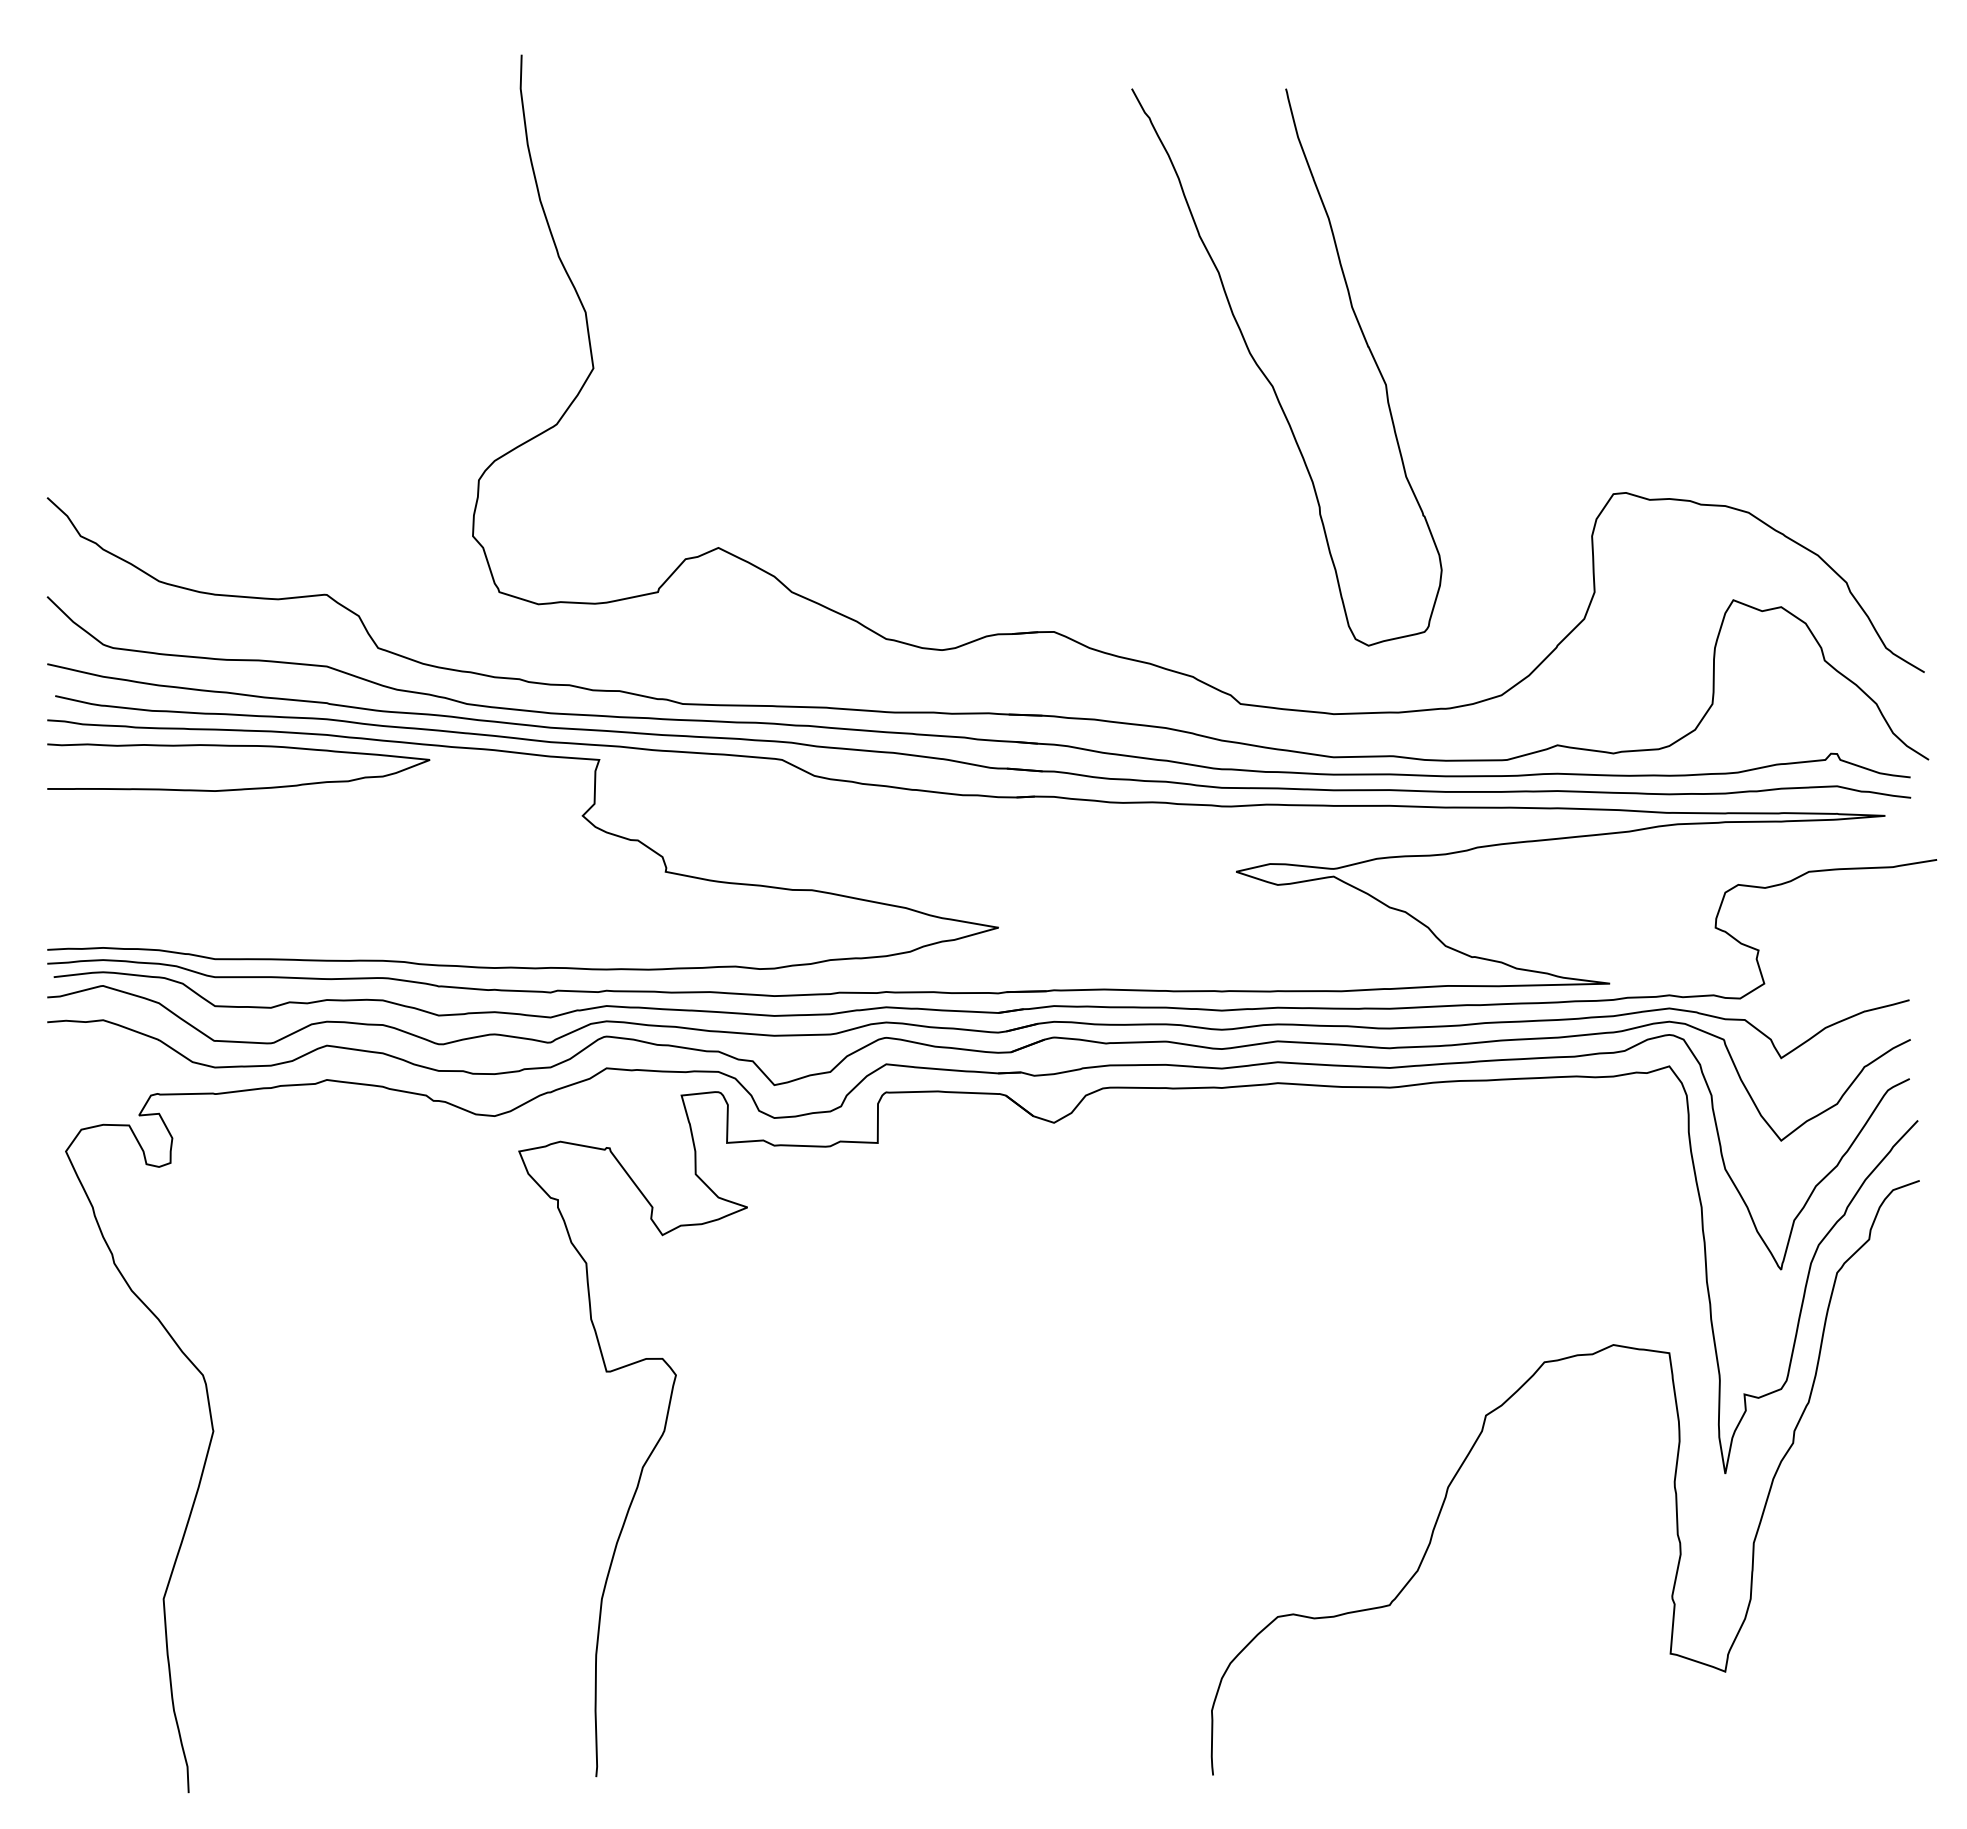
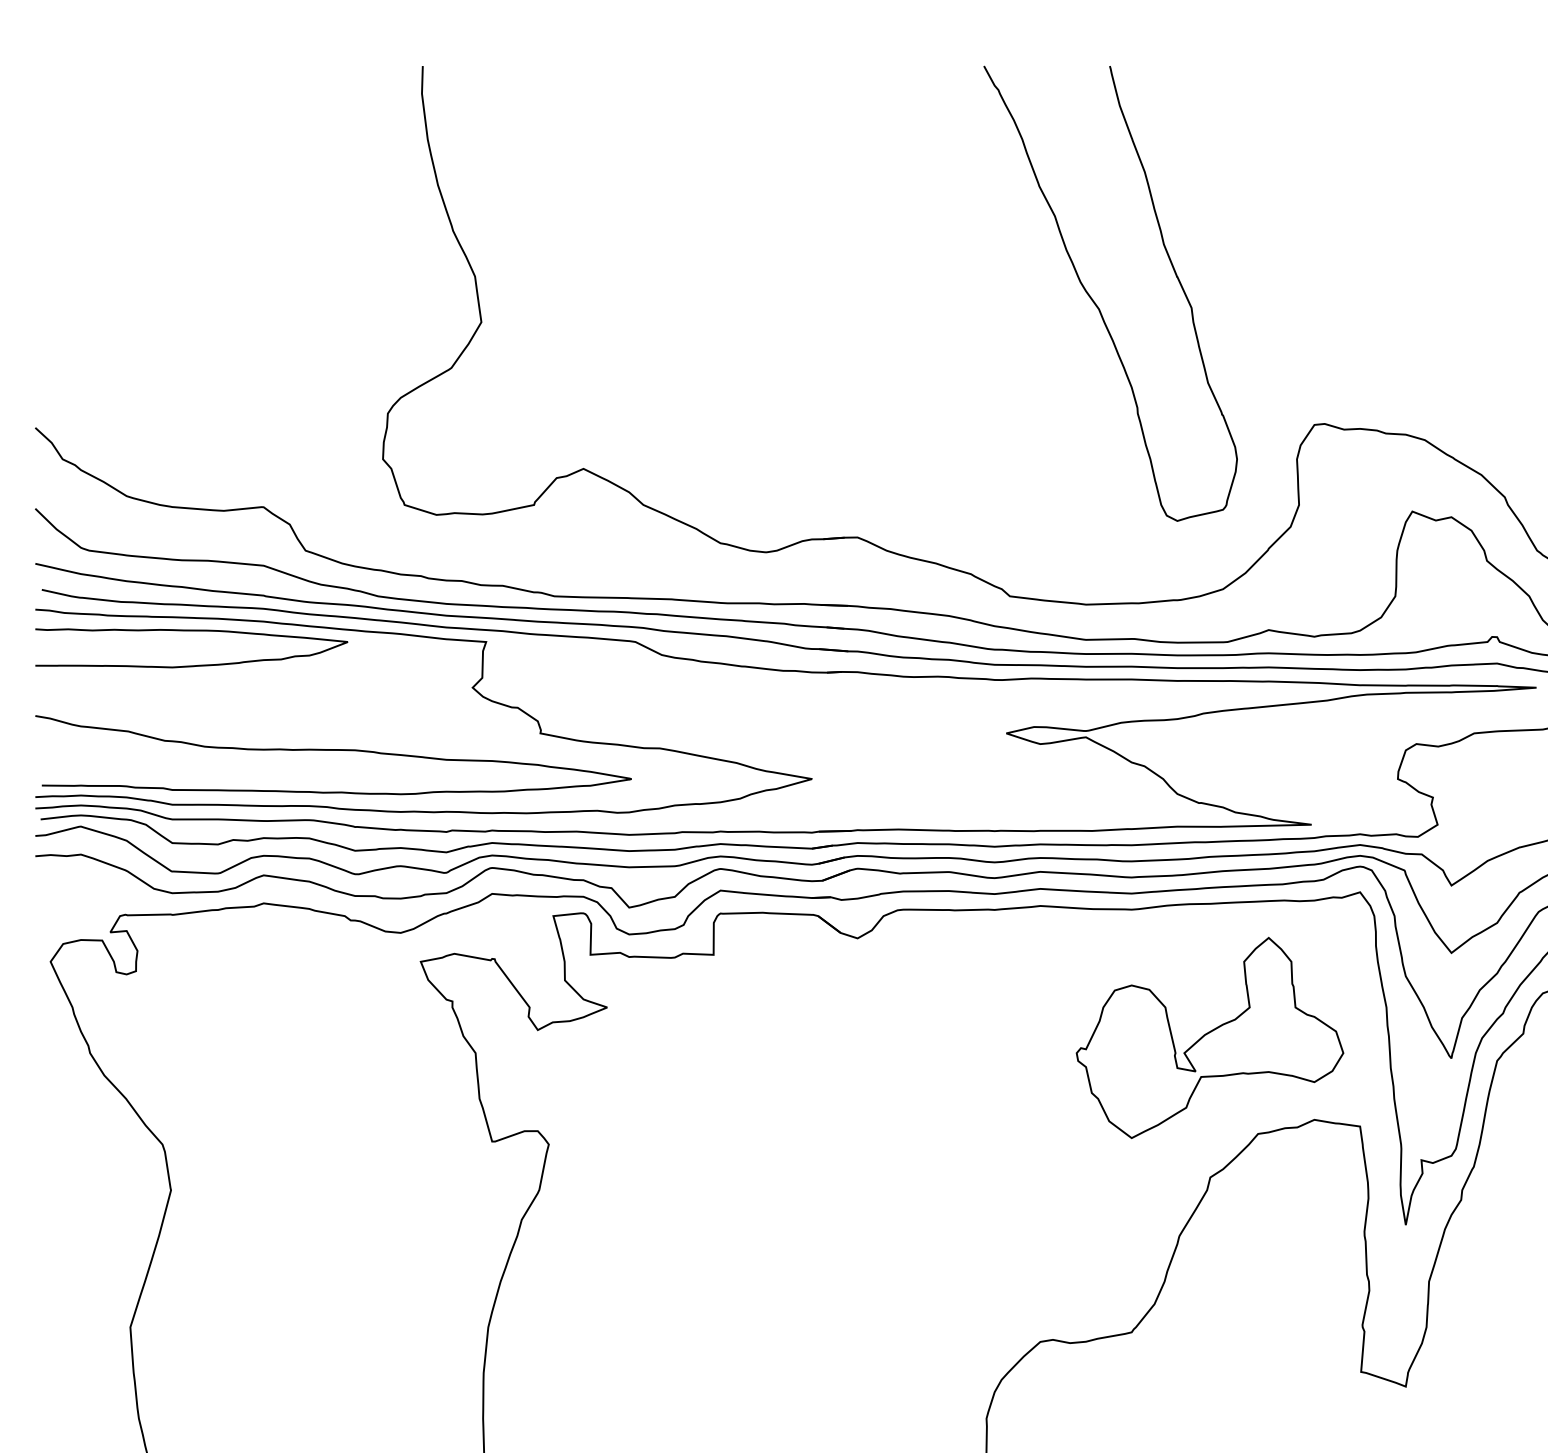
curve: (1268, 378) -> (1095, 302), moved
curve: (412, 892) -> (333, 750), added
part: (1485, 1244) -> (1209, 1037), added

